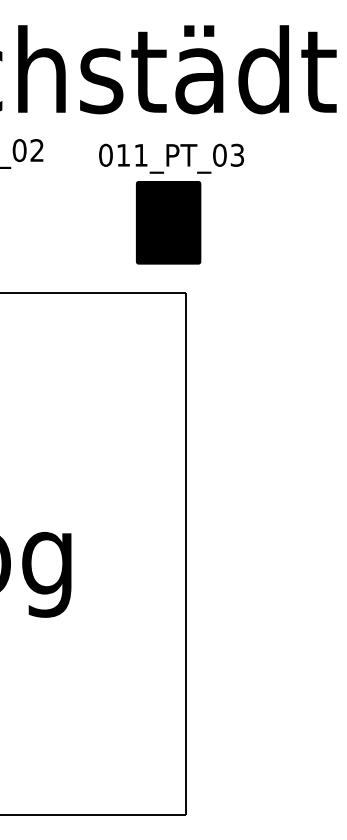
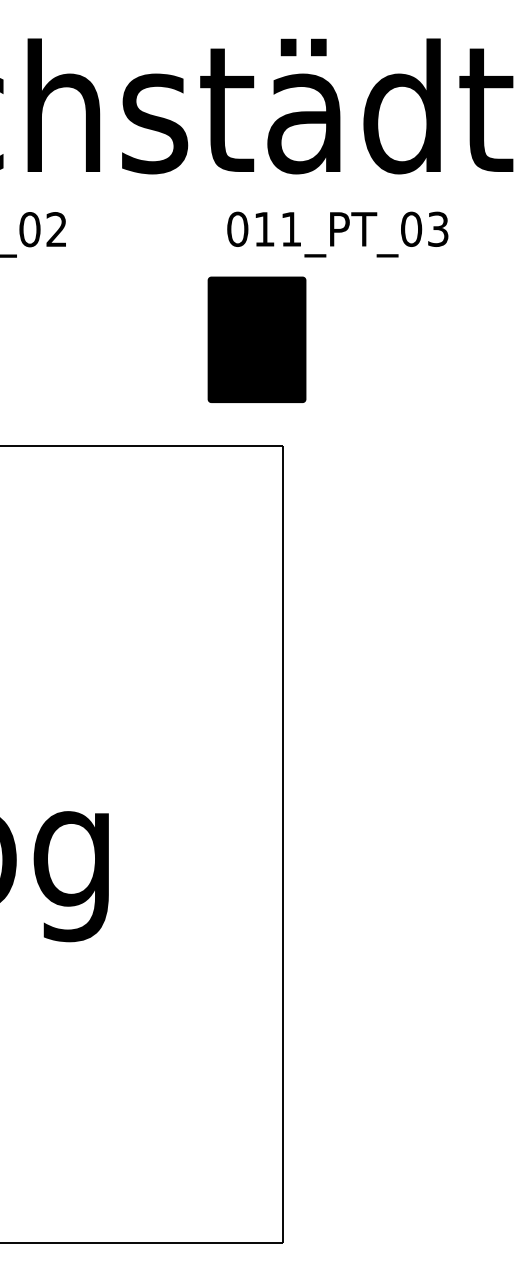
text: (171, 158) -> (337, 234), moved

